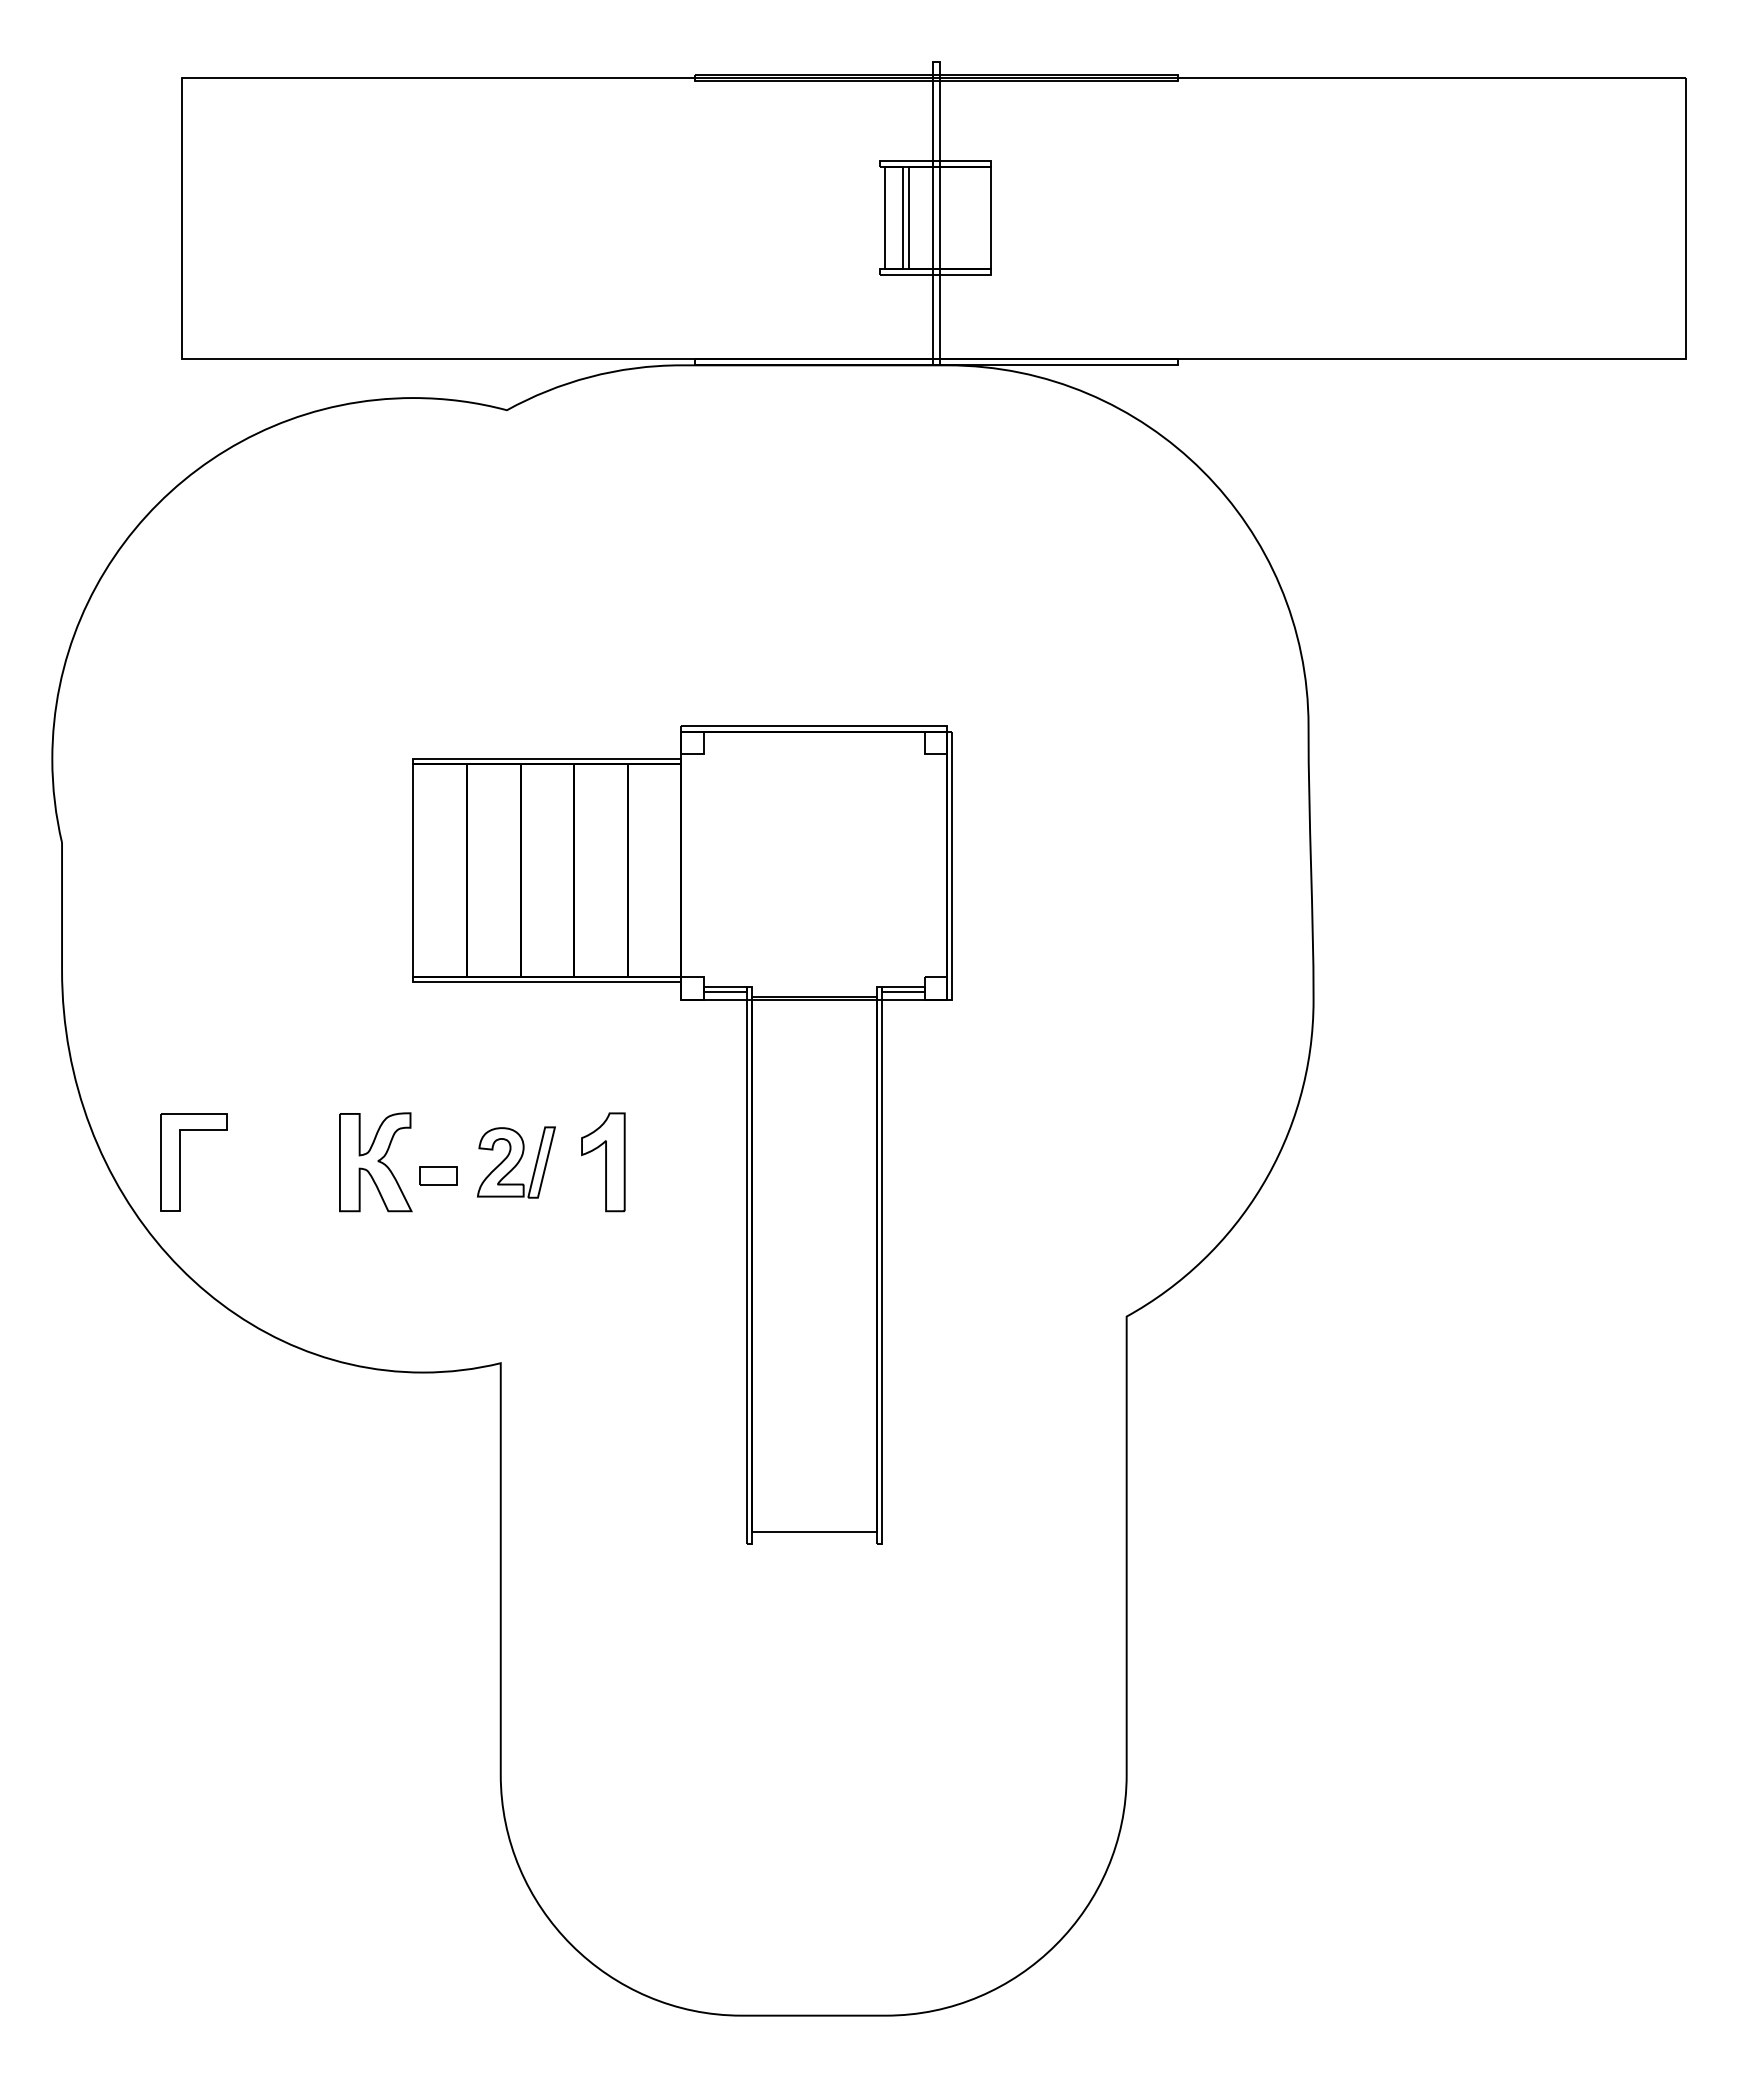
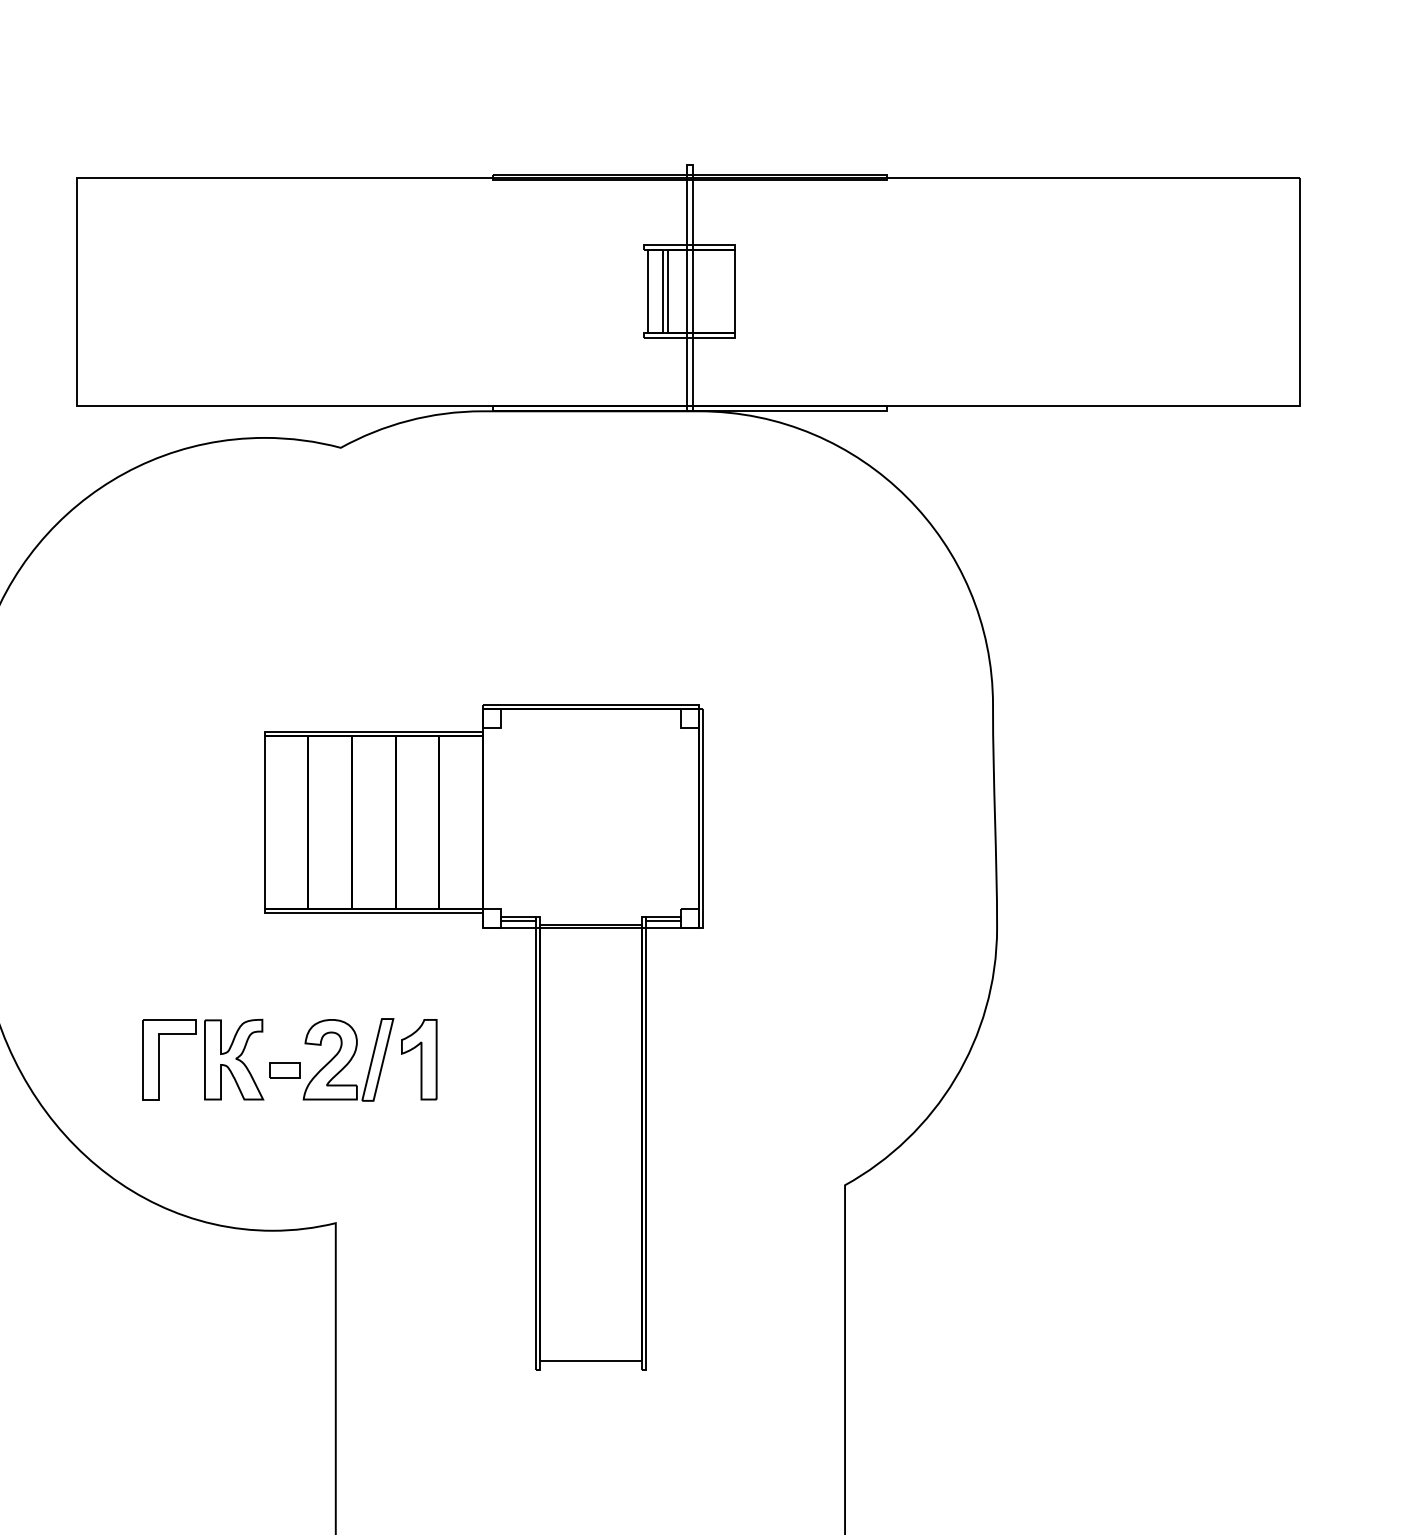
part: (180, 1162) -> (159, 1059), moved
part: (516, 1162) -> (348, 1059), size x1.43

